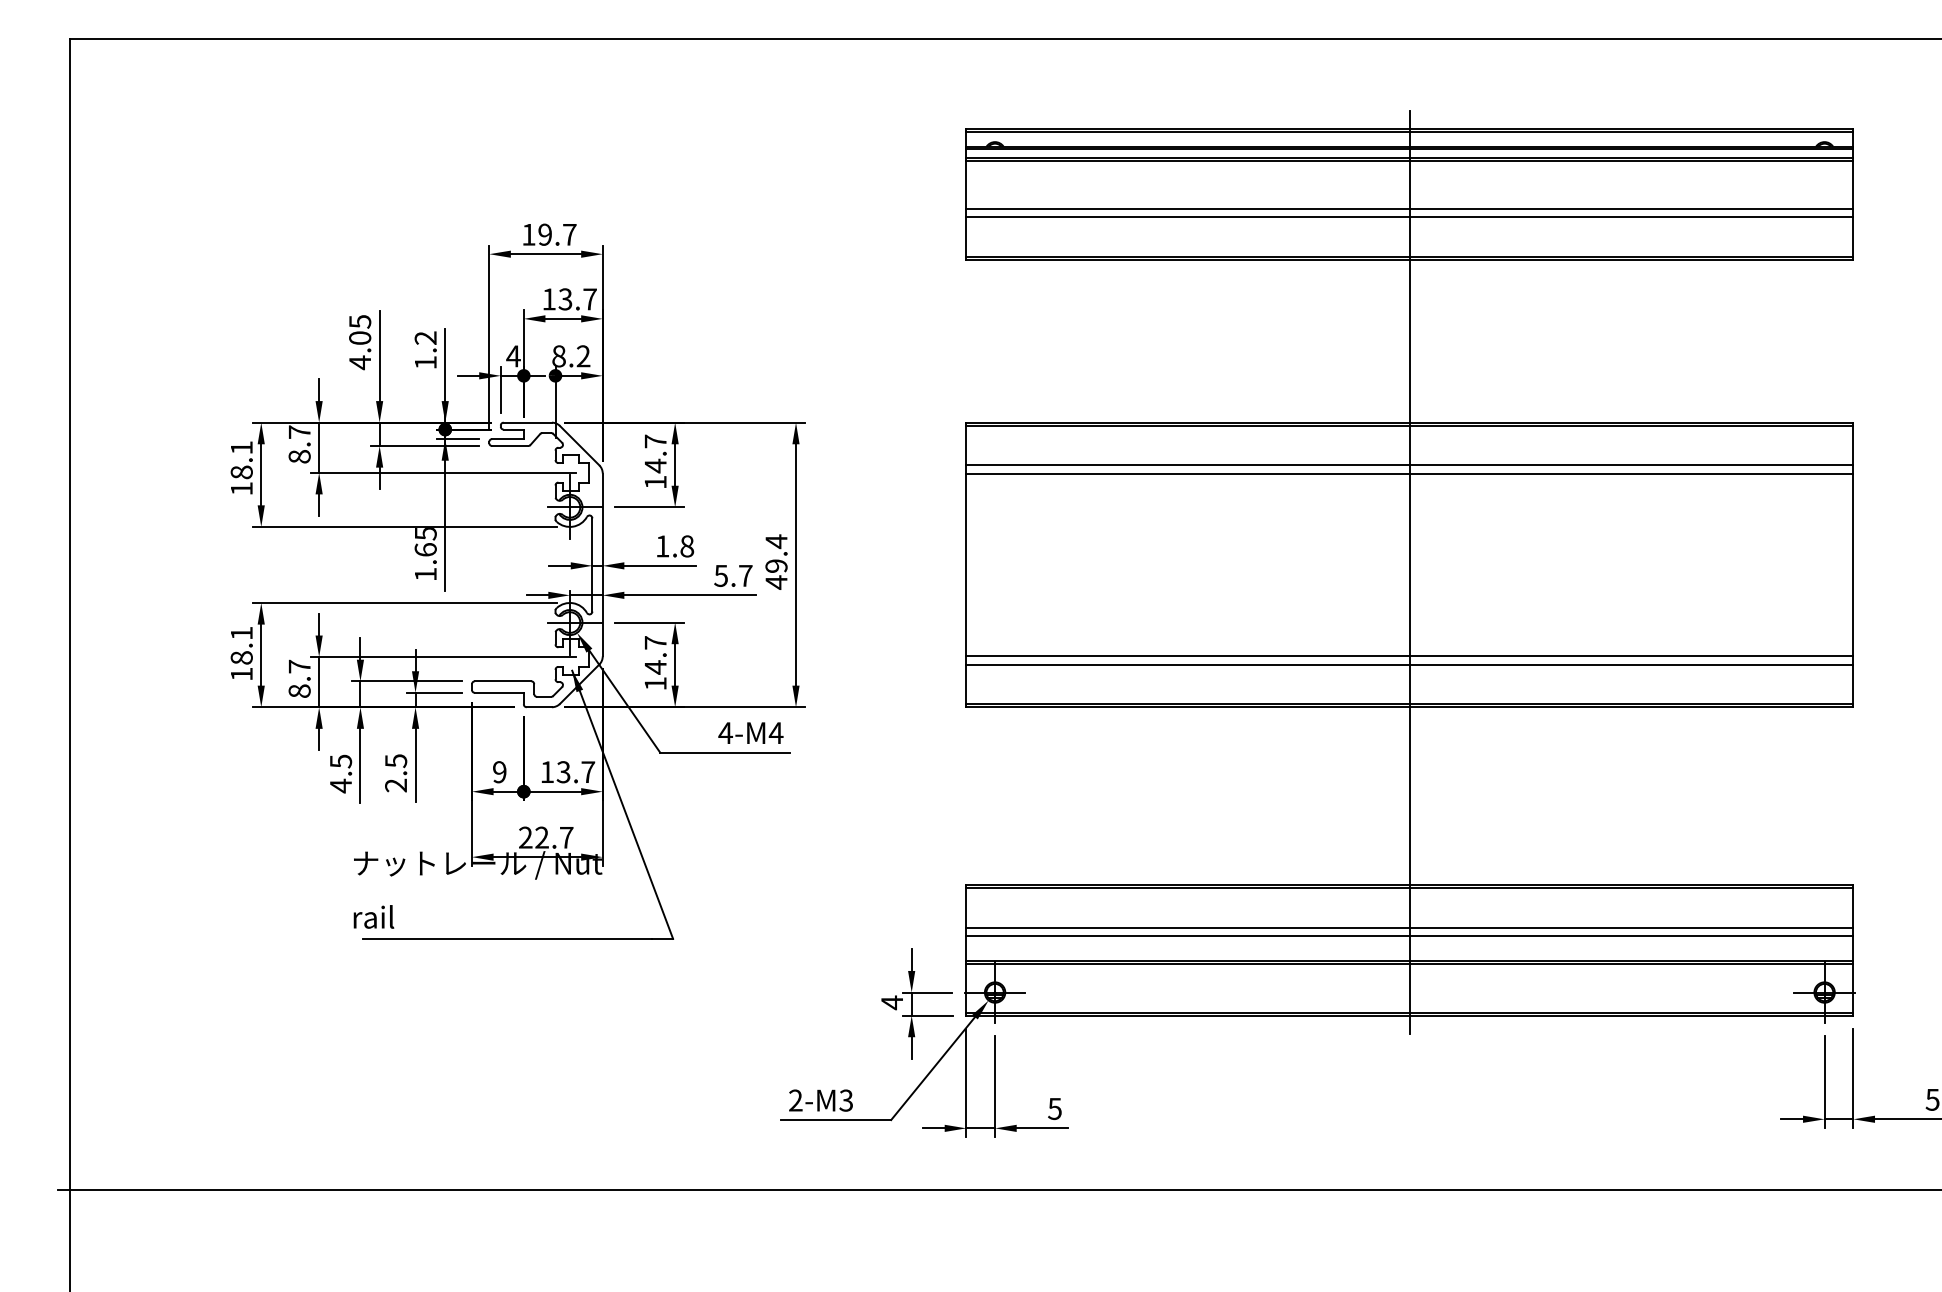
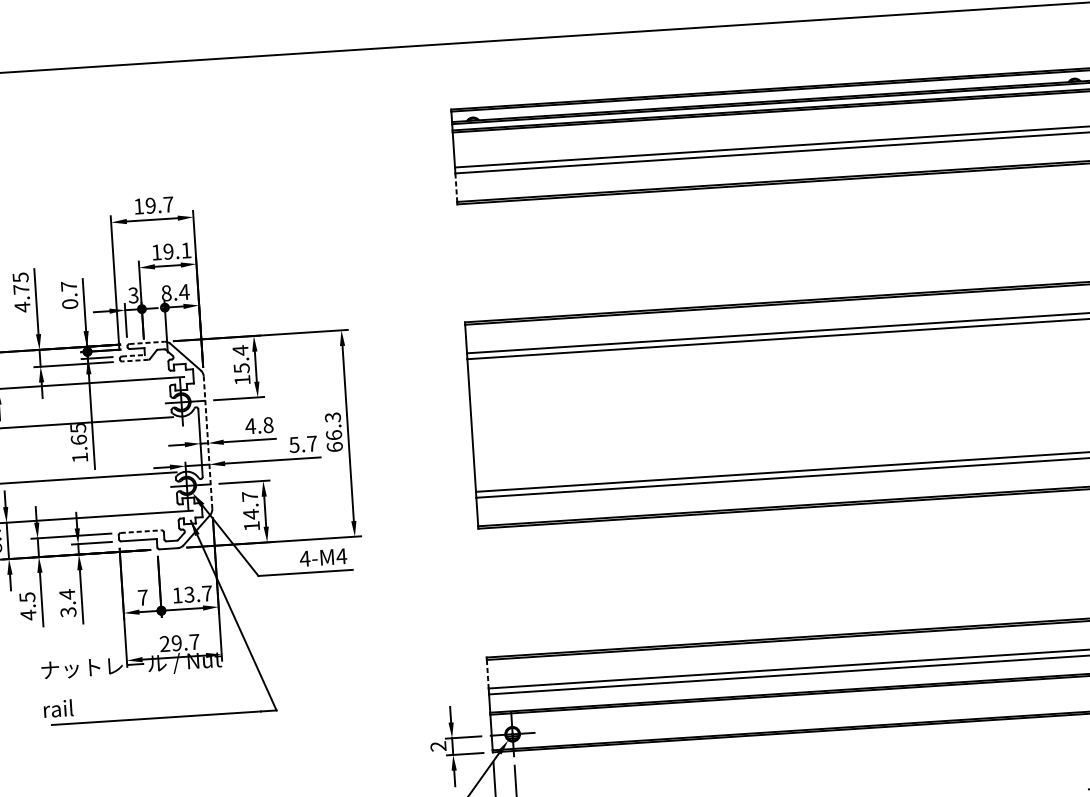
line: (966, 237) -> (456, 188), solid -> dashed
text: (577, 299) -> (177, 251), 13.7 -> 19.1
text: (360, 337) -> (21, 288), 4.05 -> 4.75
text: (425, 350) -> (69, 295), 1.2 -> 0.7
text: (513, 356) -> (133, 295), 4 -> 3
text: (583, 356) -> (184, 292), 8.2 -> 8.4
line: (528, 422) -> (147, 342), solid -> dashed
line: (508, 439) -> (133, 356), solid -> dashed
line: (509, 446) -> (134, 361), solid -> dashed
text: (655, 453) -> (241, 359), 14.7 -> 15.4
text: (662, 546) -> (250, 426), 1.8 -> 4.8
text: (776, 561) -> (333, 431), 49.4 -> 66.3
line: (602, 565) -> (207, 442), solid -> dashed
line: (1409, 572) -> (793, 410), removed
line: (503, 681) -> (141, 531), solid -> dashed
text: (396, 772) -> (68, 602), 2.5 -> 3.4
text: (499, 772) -> (142, 597), 9 -> 7
text: (541, 837) -> (176, 643), 22.7 -> 29.7
line: (966, 907) -> (487, 673), solid -> dashed
text: (891, 1002) -> (437, 746), 4 -> 2

